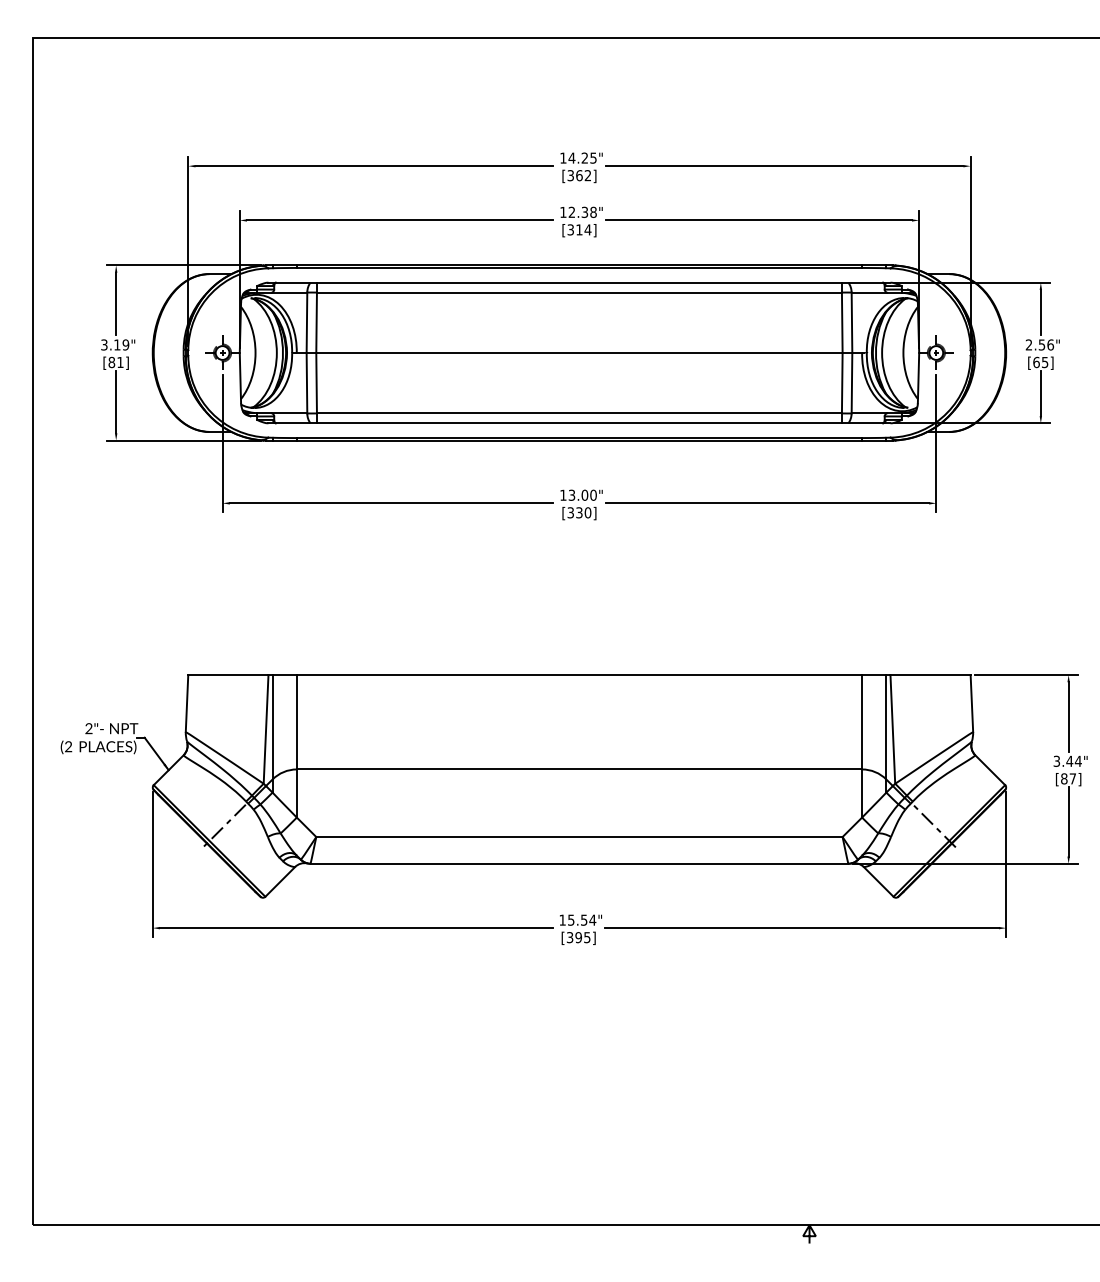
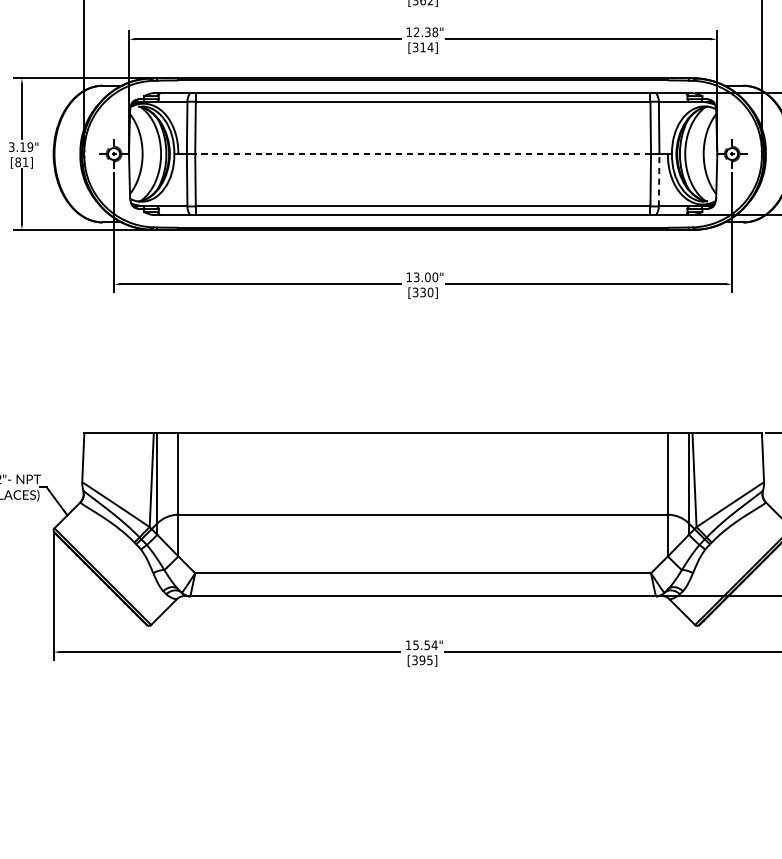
line: (578, 353) -> (422, 154), solid -> dashed
line: (851, 382) -> (658, 179), solid -> dashed
line: (224, 825) -> (115, 563), removed
line: (934, 825) -> (730, 563), removed

